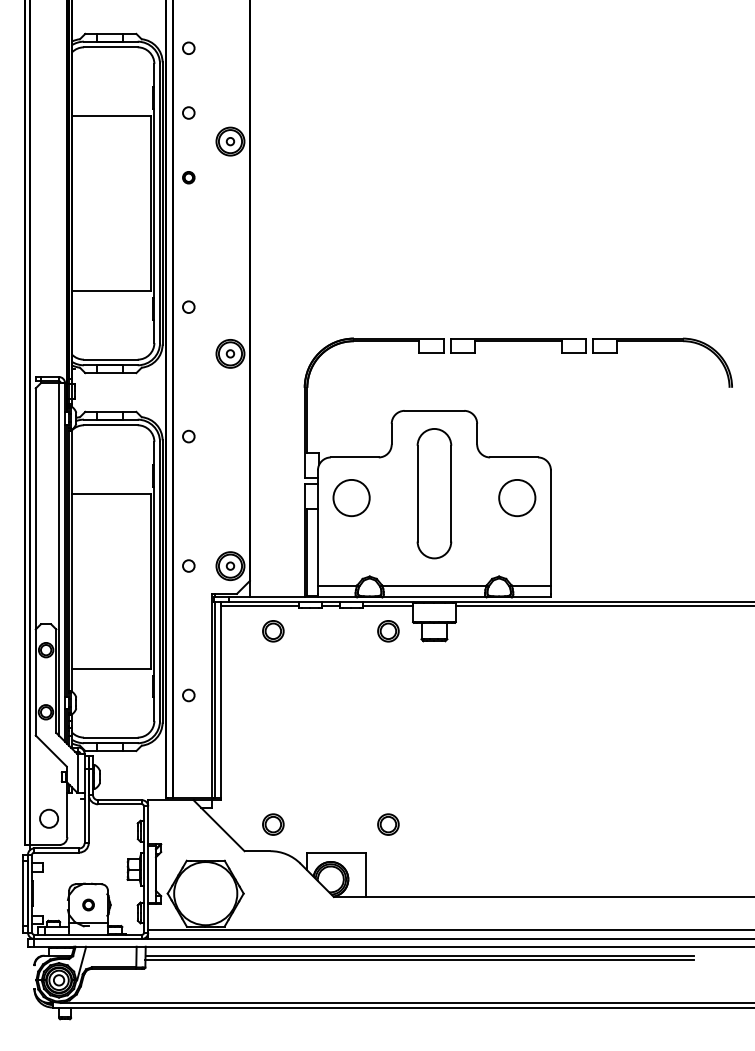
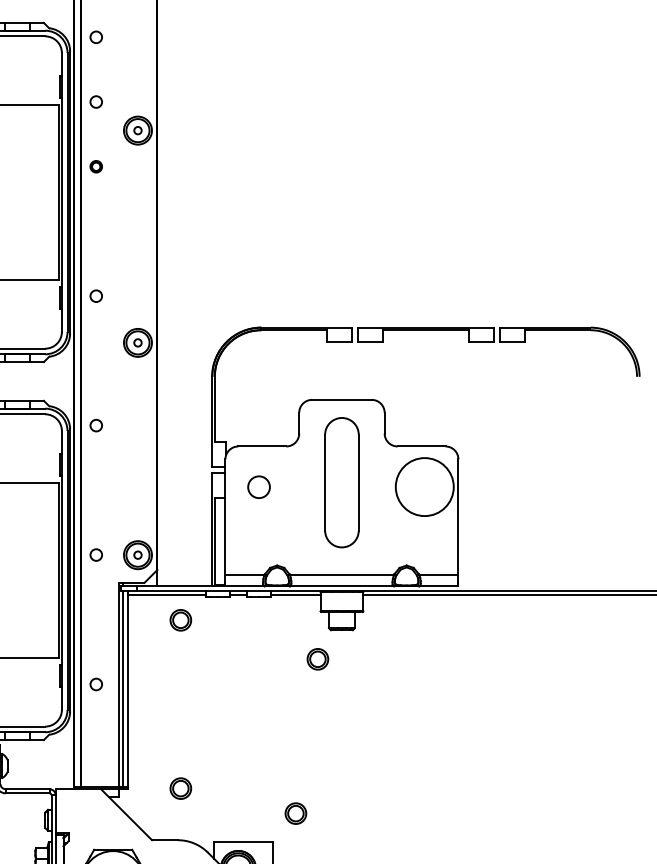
circle: (517, 497) -> (425, 486), size x1.6
circle: (351, 498) -> (259, 487), size x0.6
part: (388, 631) -> (318, 659), moved
part: (273, 824) -> (181, 788), moved

